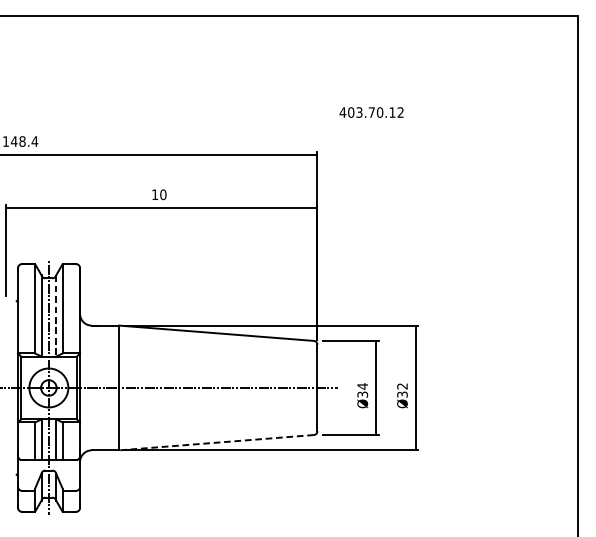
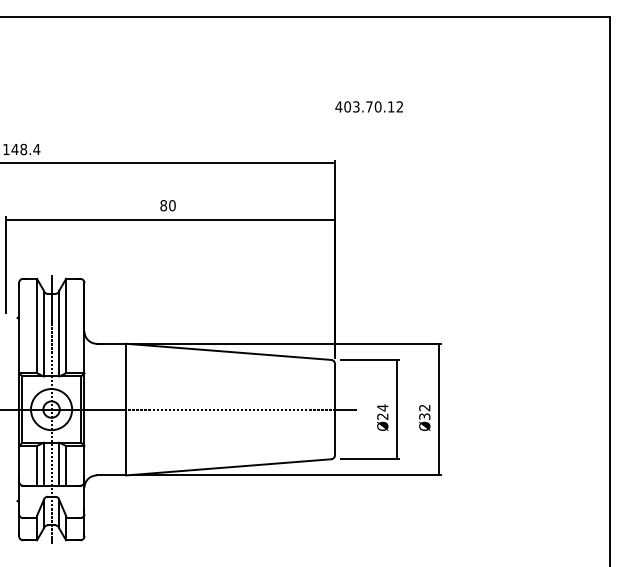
text: (370, 112) -> (368, 106), moved
text: (154, 194) -> (163, 205), 10 -> 80
line: (56, 315) -> (59, 333), dashed -> solid
text: (363, 394) -> (383, 416), Ø34 -> Ø24
line: (216, 442) -> (228, 467), dashed -> solid

